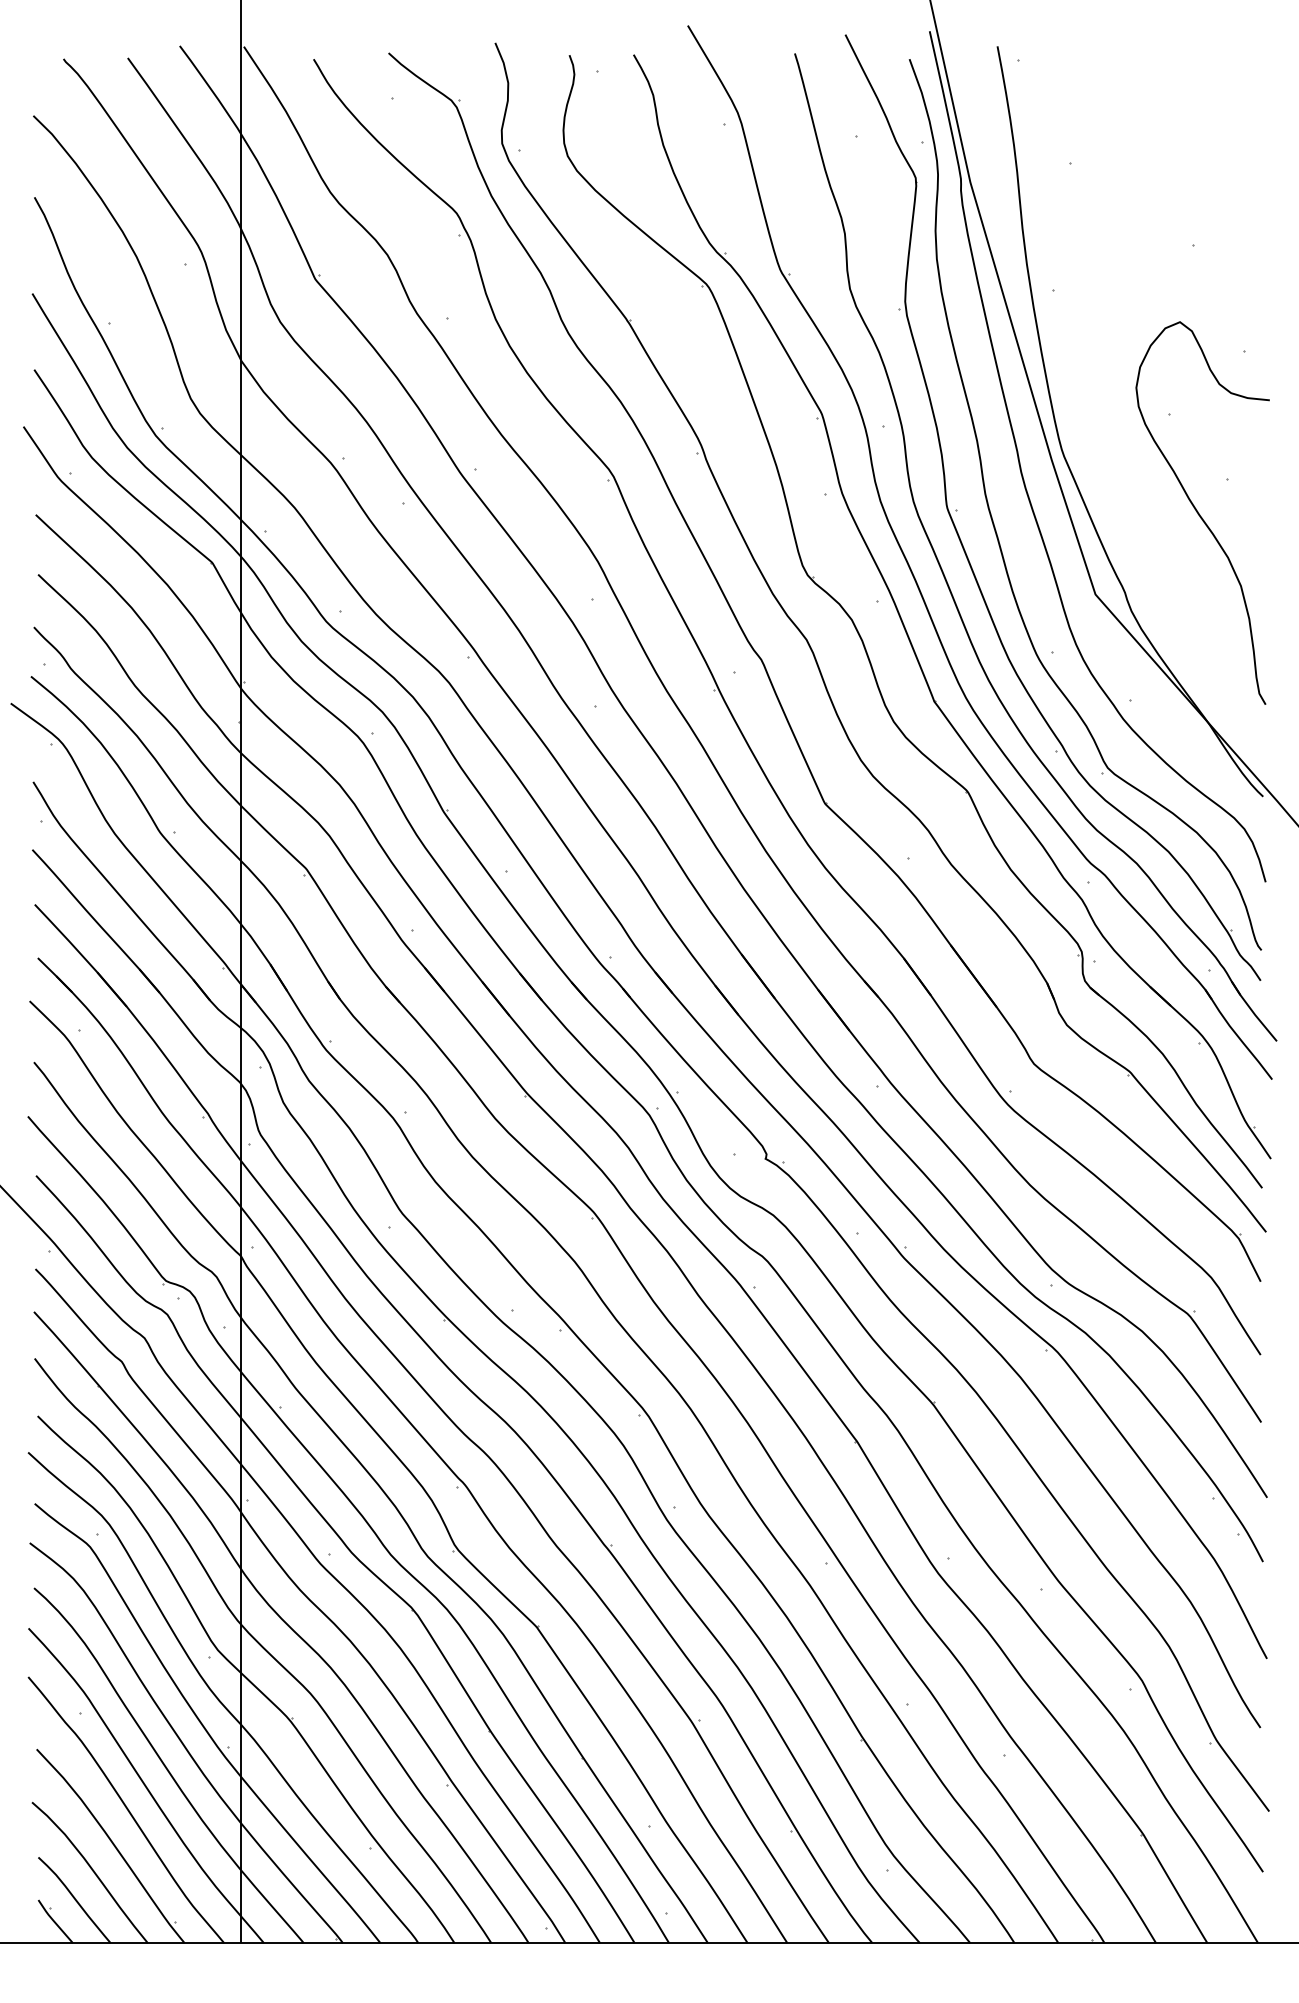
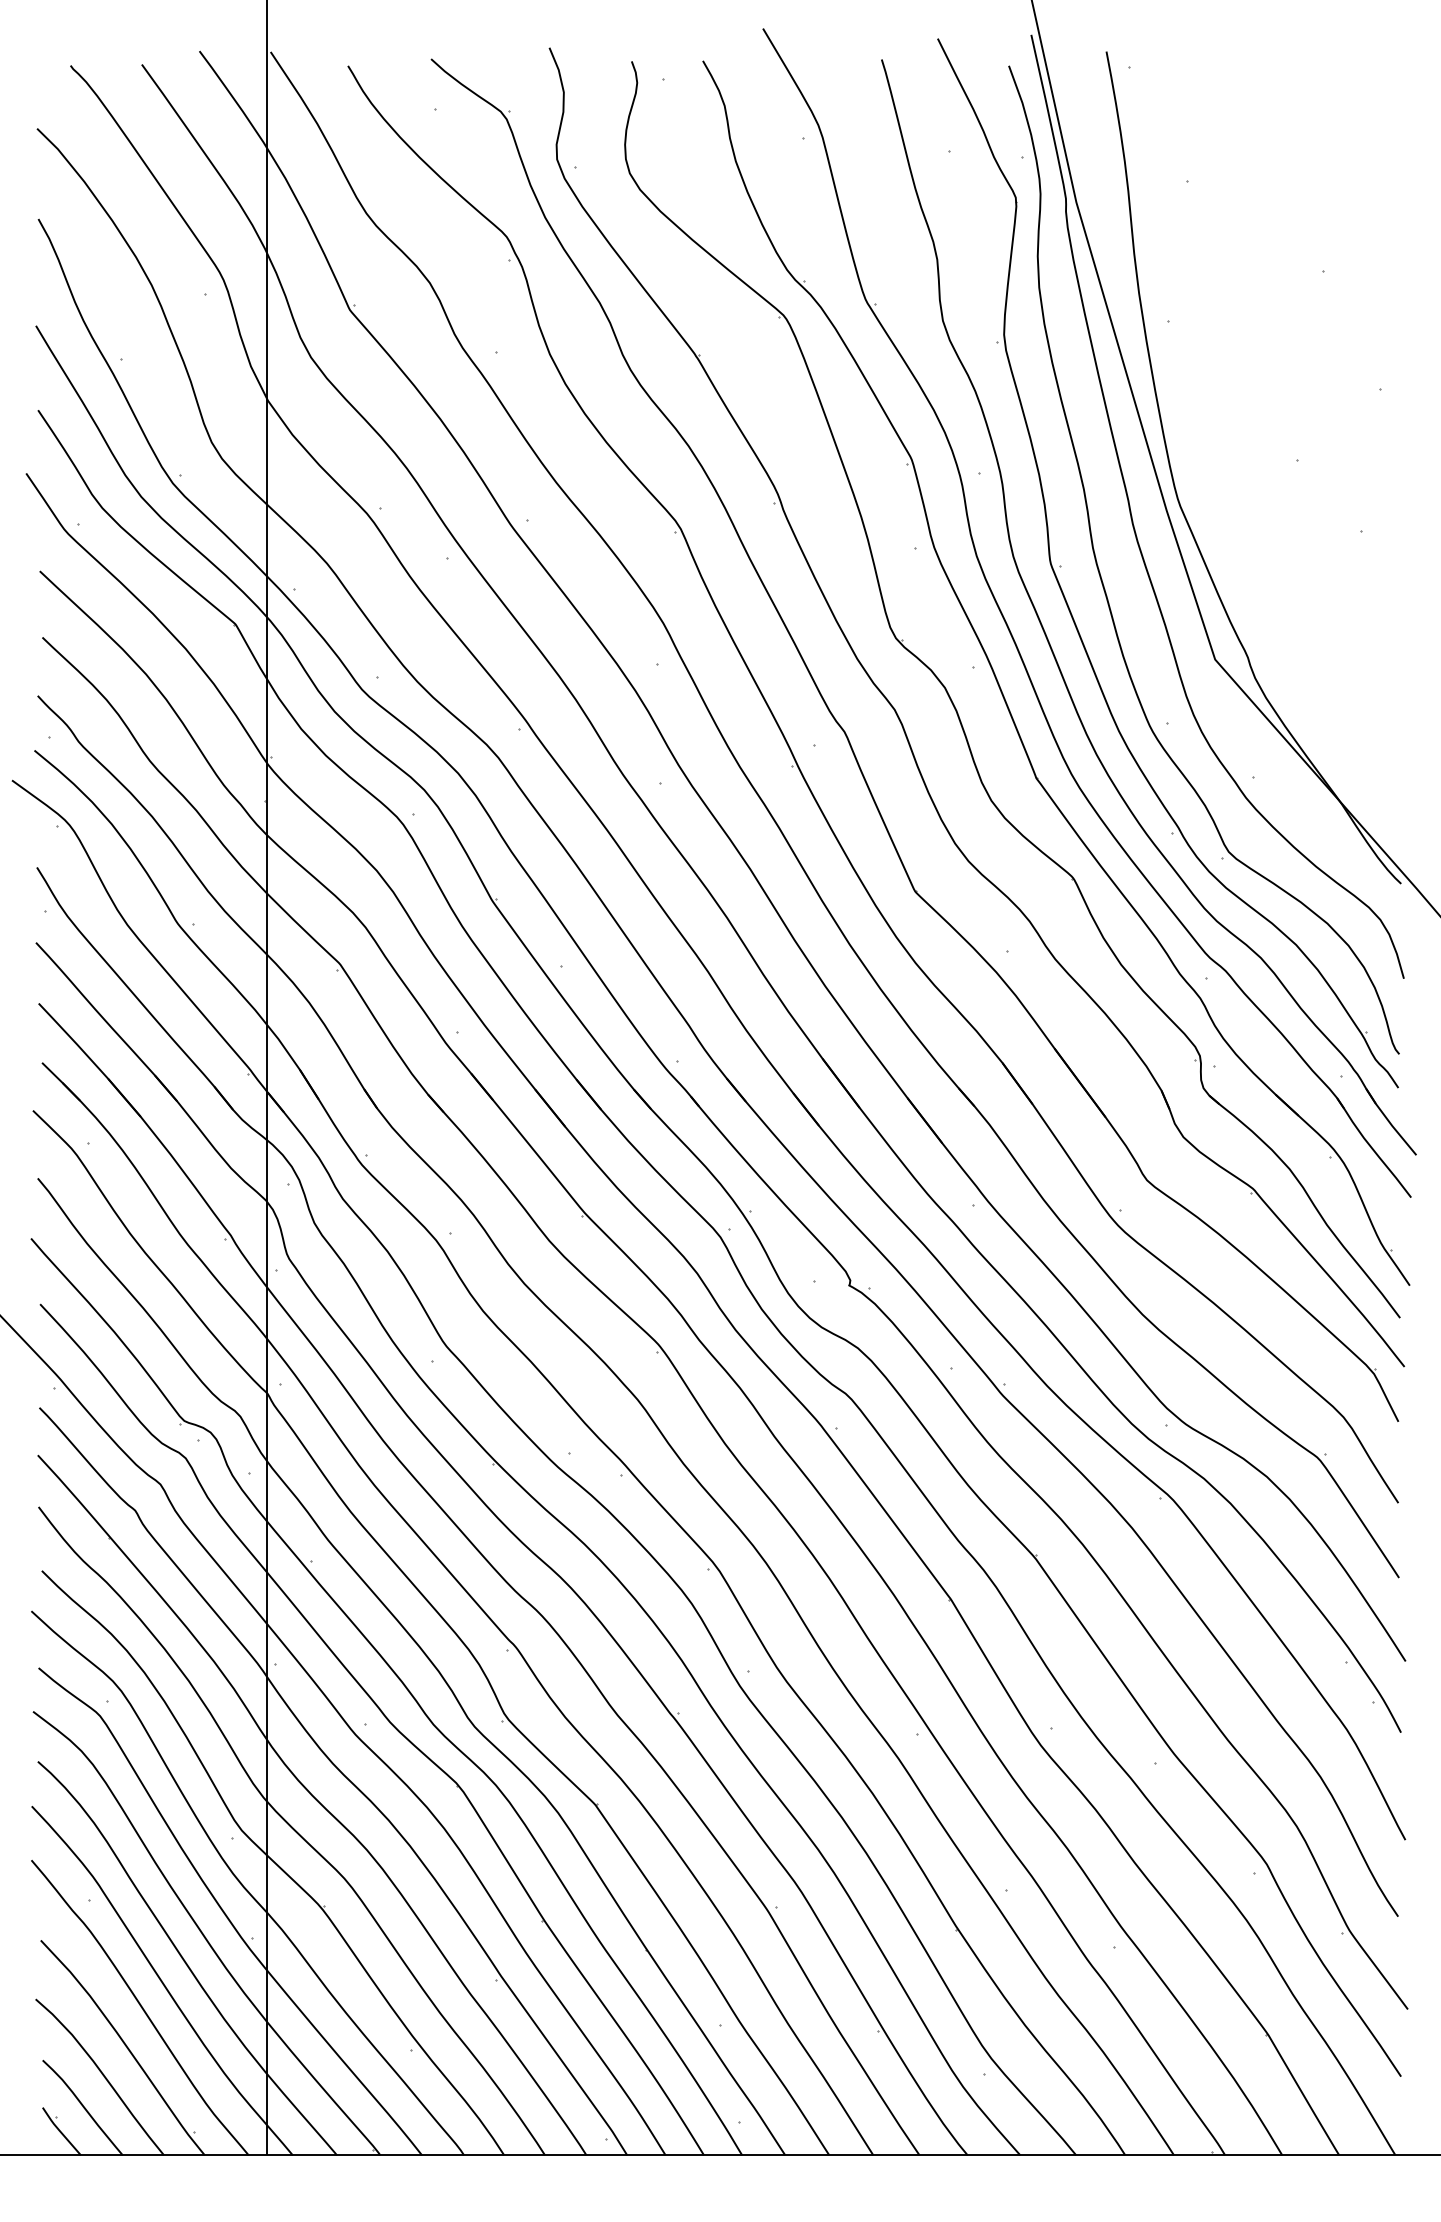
curve: (1200, 515) -> (1331, 571), removed

